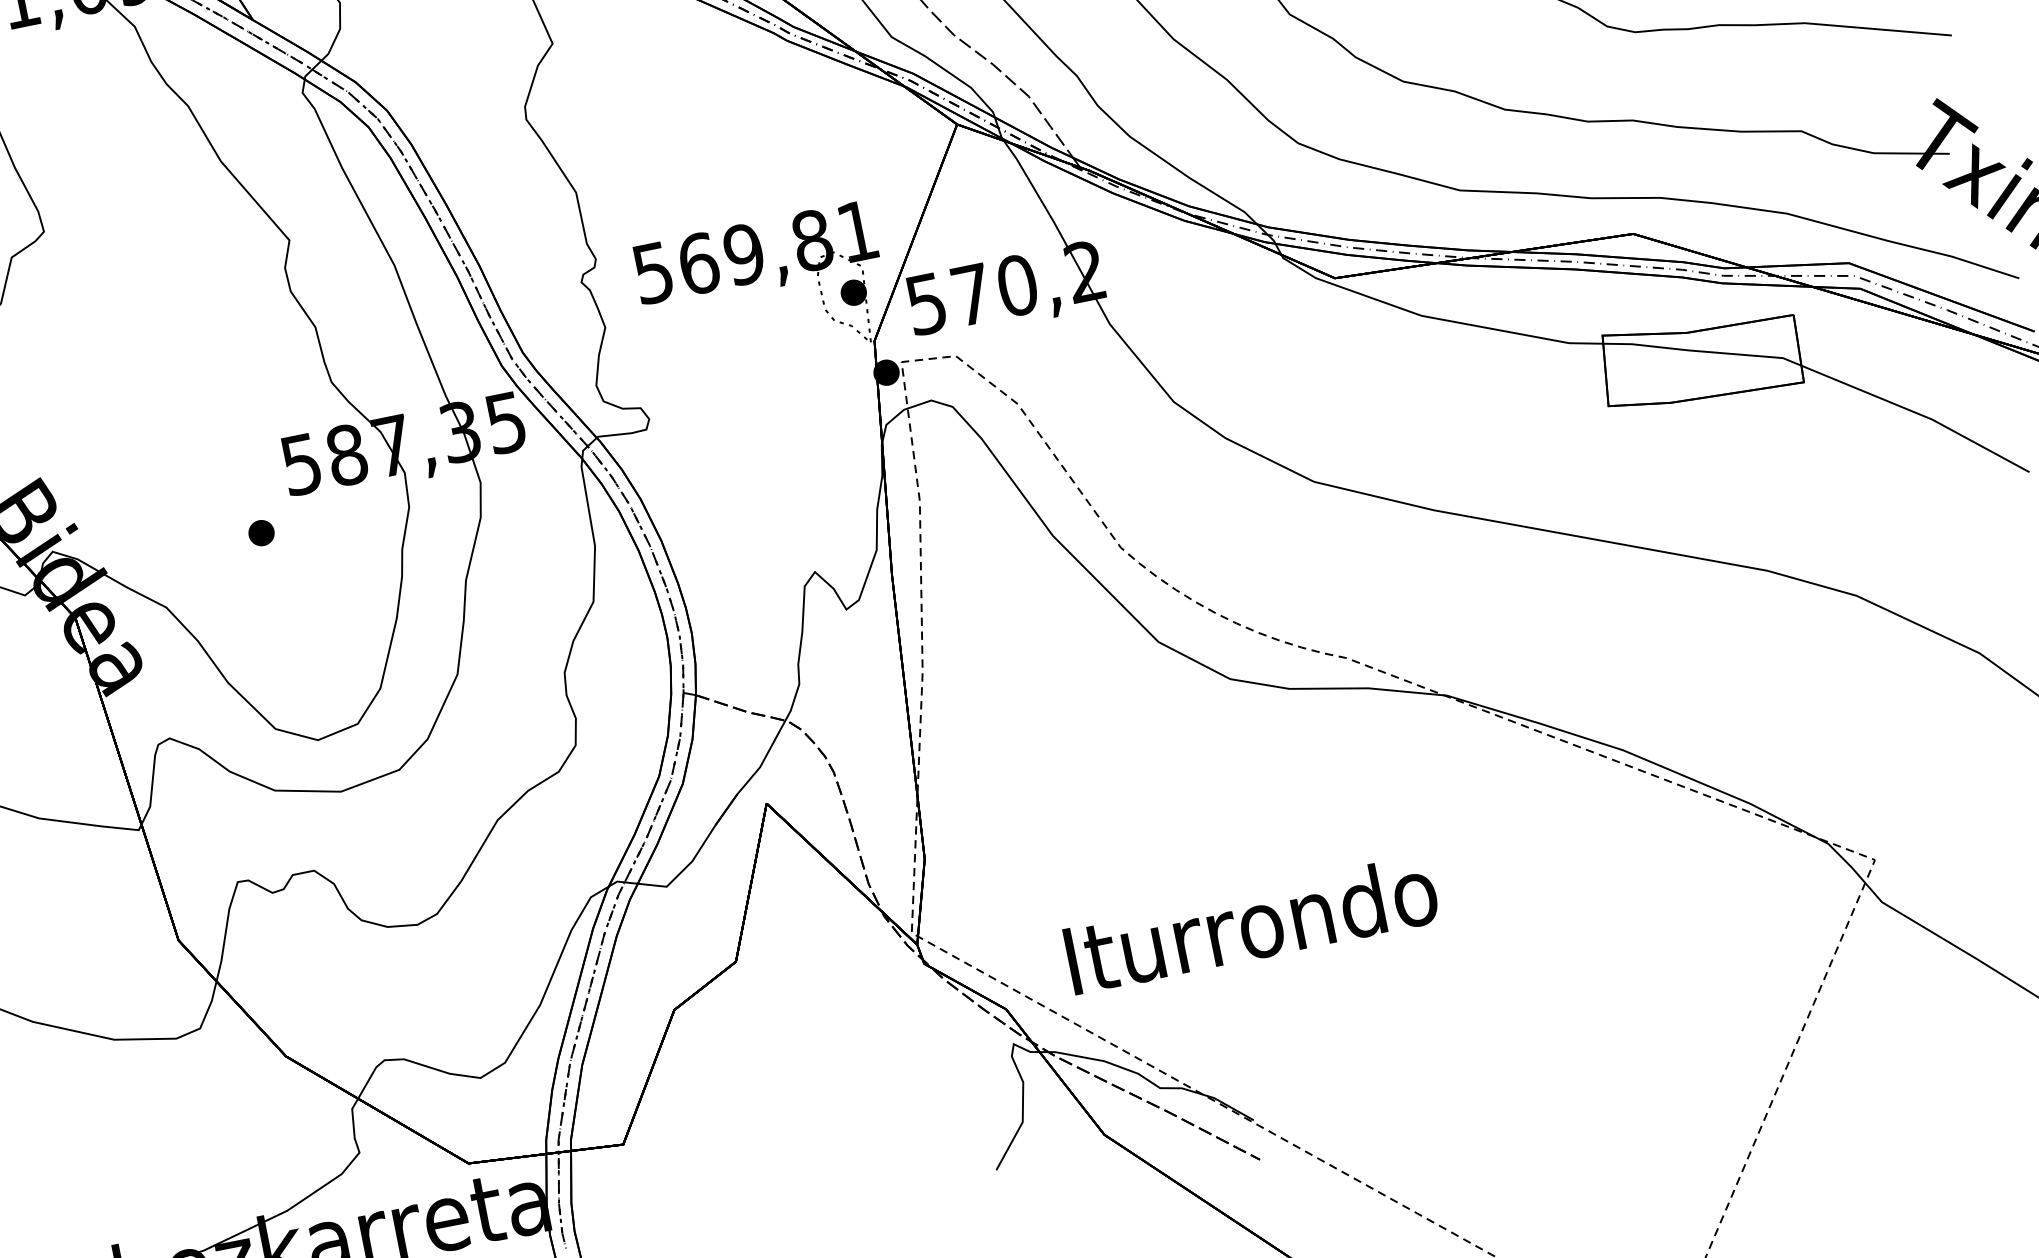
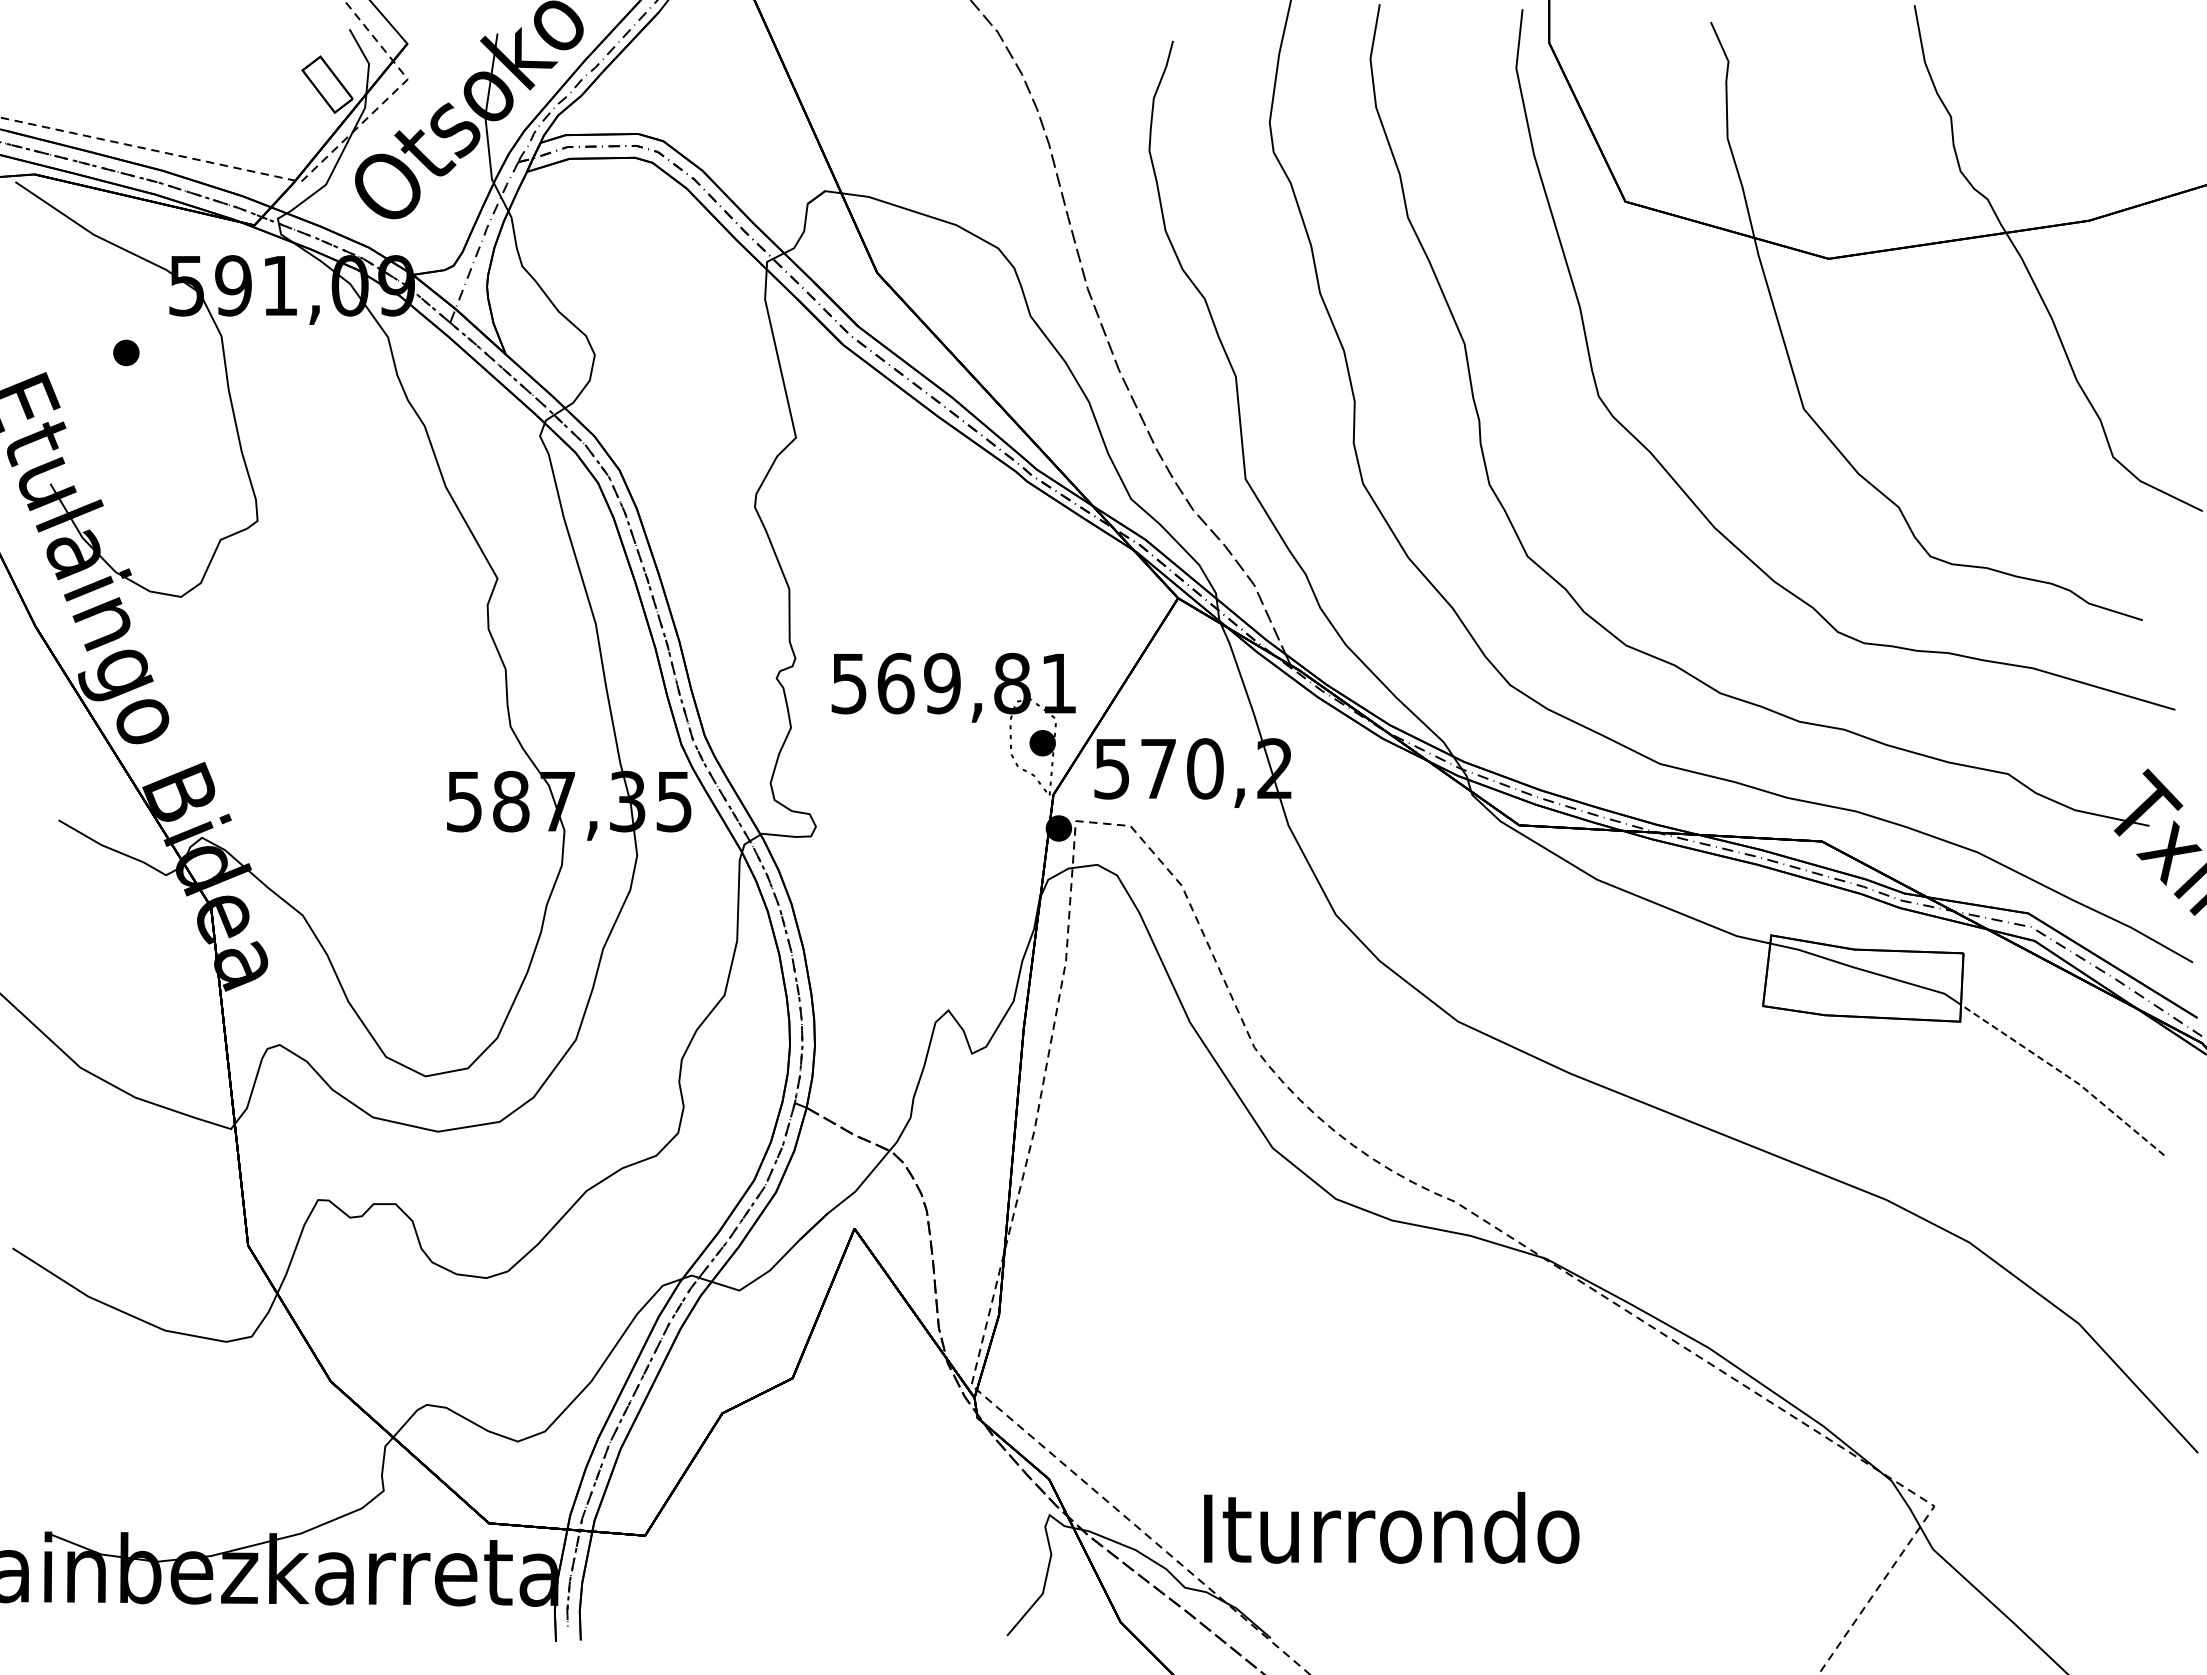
line: (1918, 413) -> (2066, 1075), solid -> dashed
part: (261, 533) -> (411, 861), removed
text: (1251, 924) -> (1391, 1527), moved

